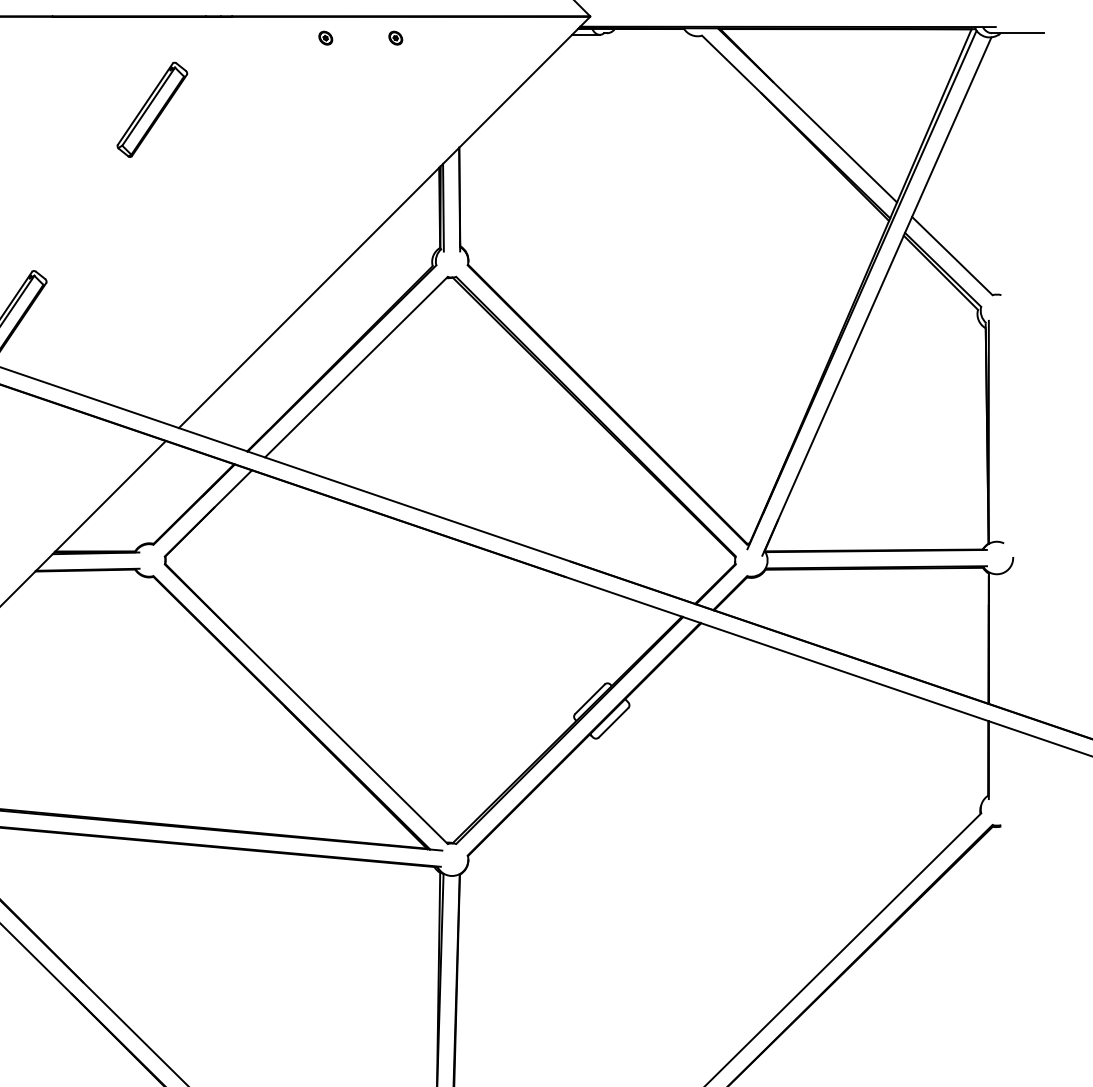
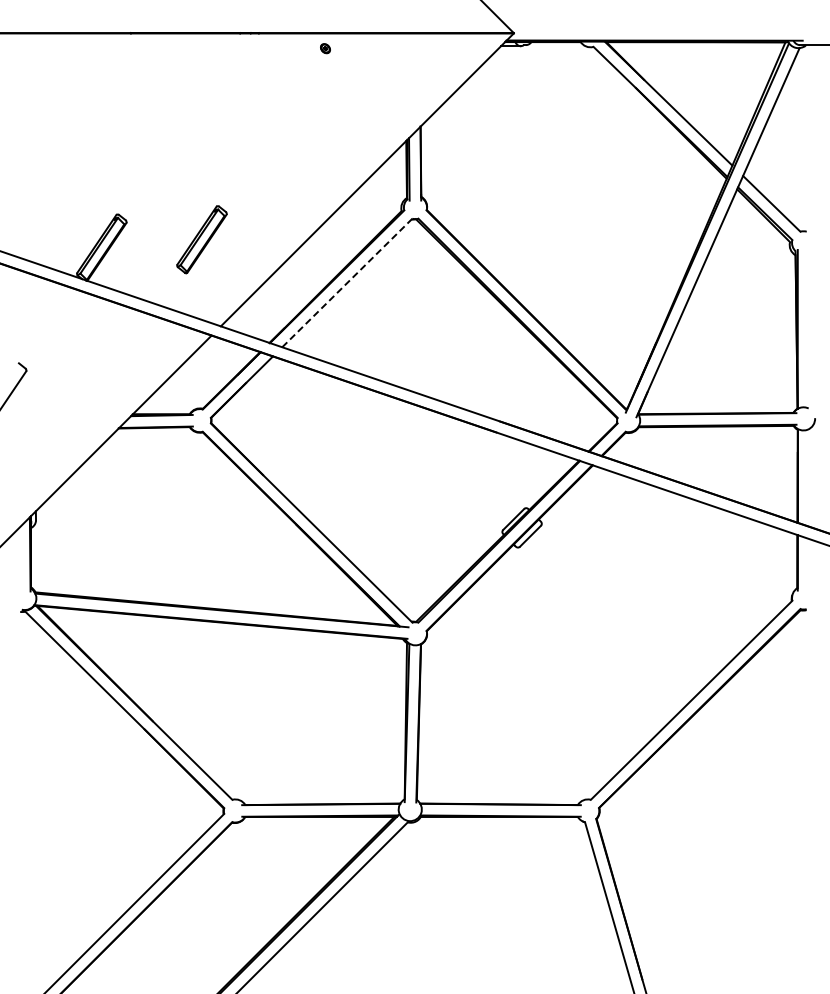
part: (394, 37) -> (374, 48), removed
part: (151, 109) -> (201, 239), moved
line: (356, 366) -> (347, 282), solid -> dashed

